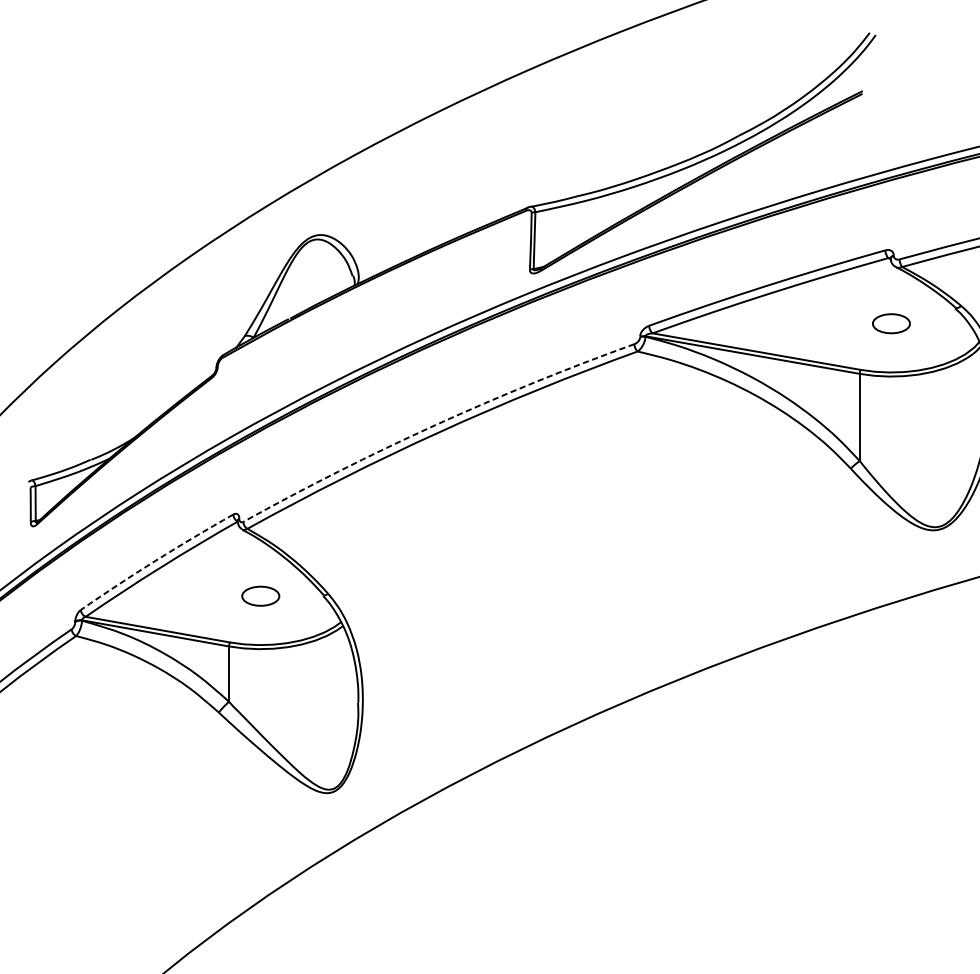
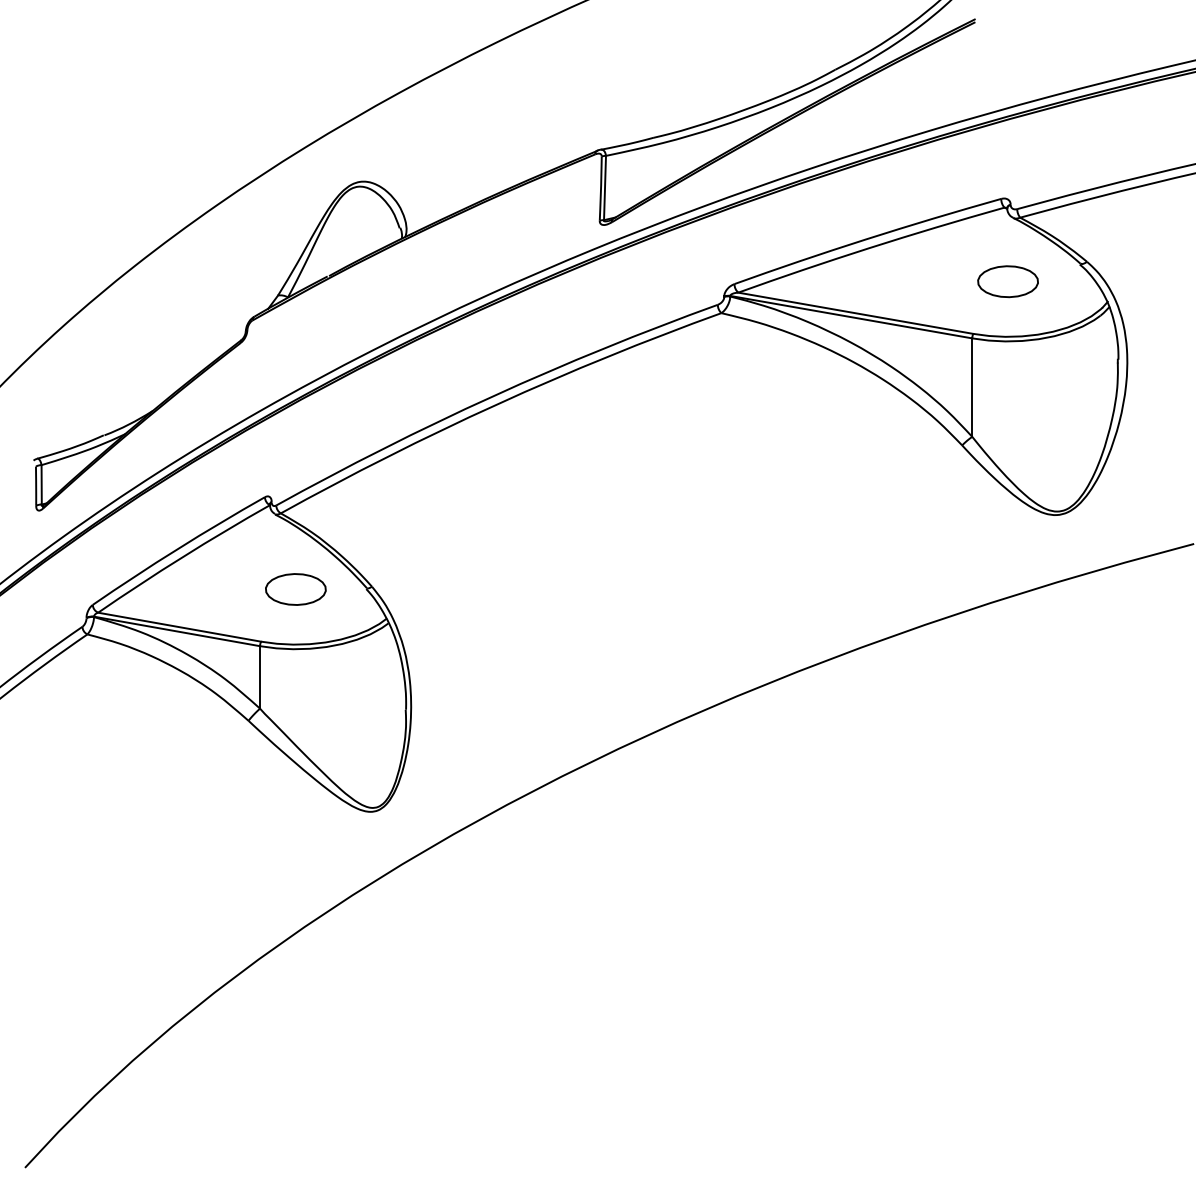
part: (890, 323) -> (1007, 281), size x1.43
arc: (435, 425) -> (493, 396), dashed -> solid
arc: (155, 560) -> (177, 549), dashed -> solid
part: (260, 596) -> (295, 589), size x1.43

